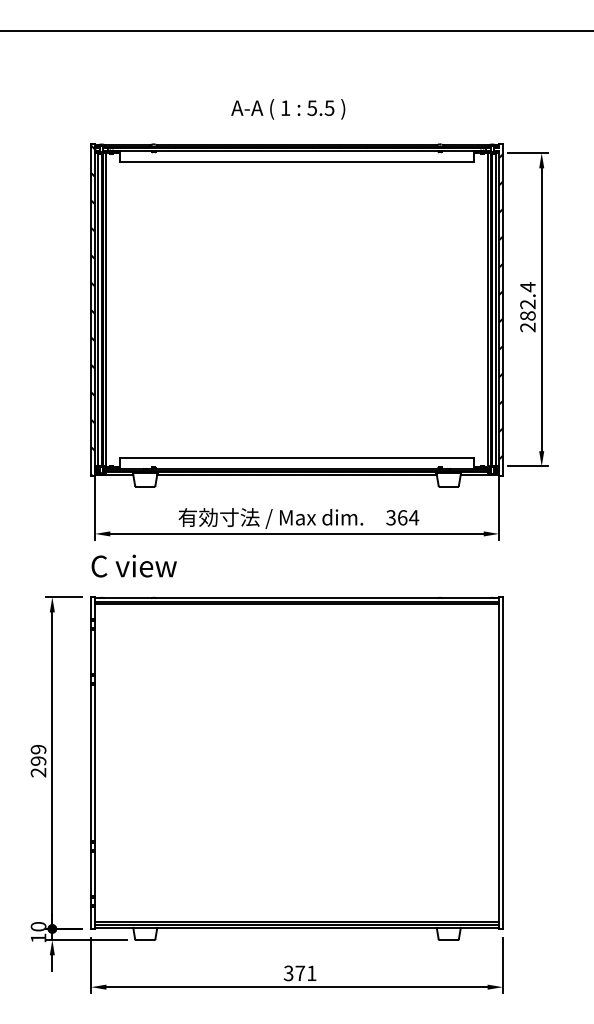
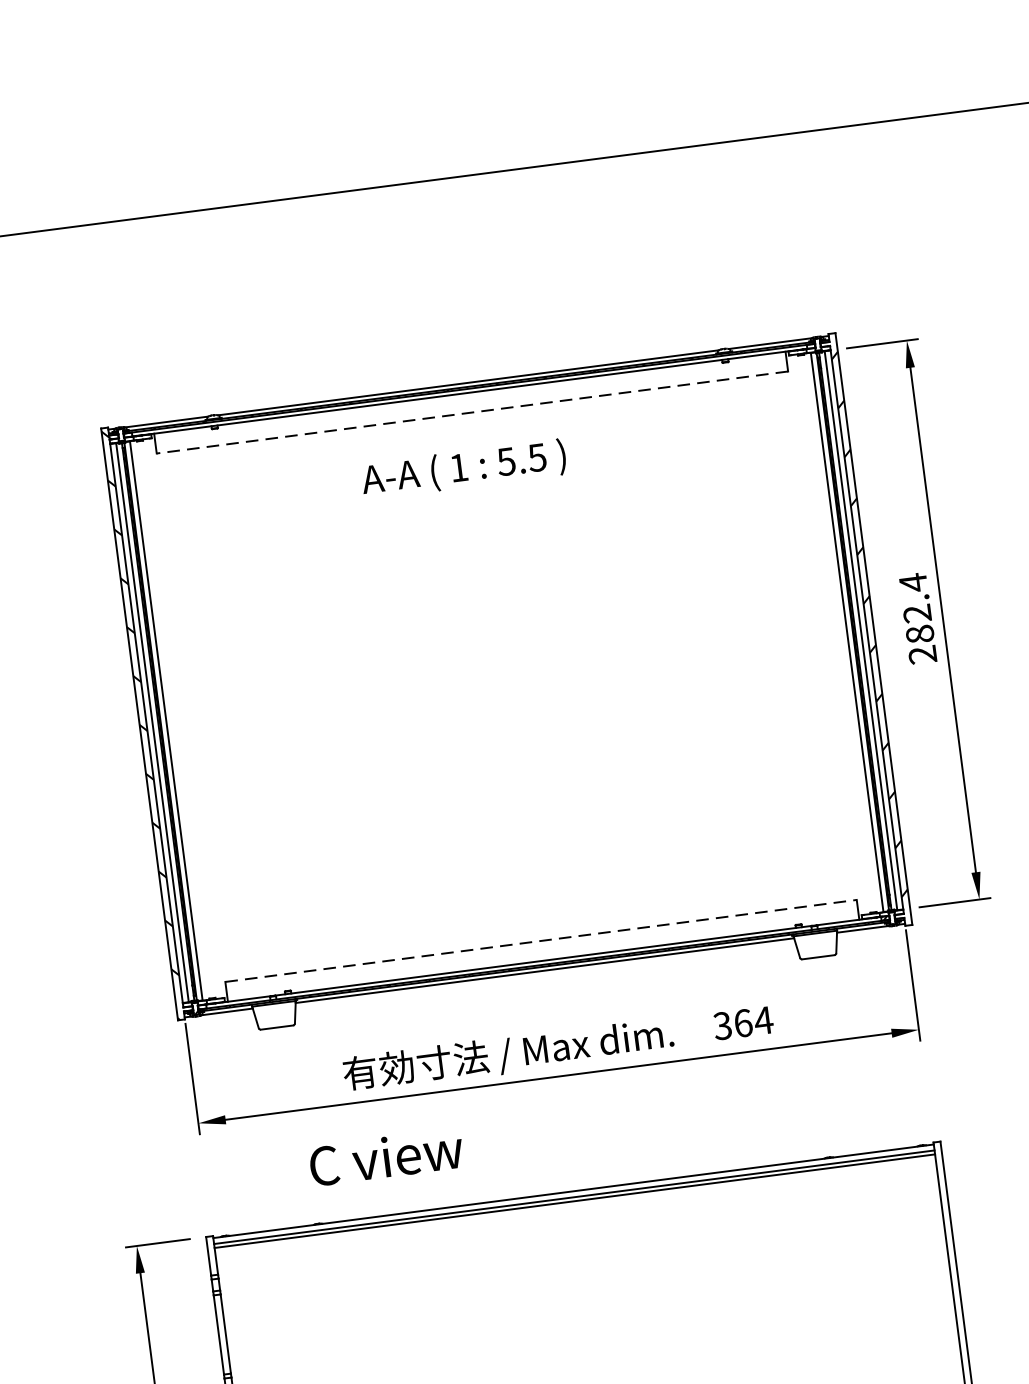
text: (288, 109) -> (464, 469), moved
line: (297, 161) -> (473, 412), solid -> dashed
line: (297, 457) -> (541, 940), solid -> dashed
text: (133, 565) -> (384, 1156), moved

